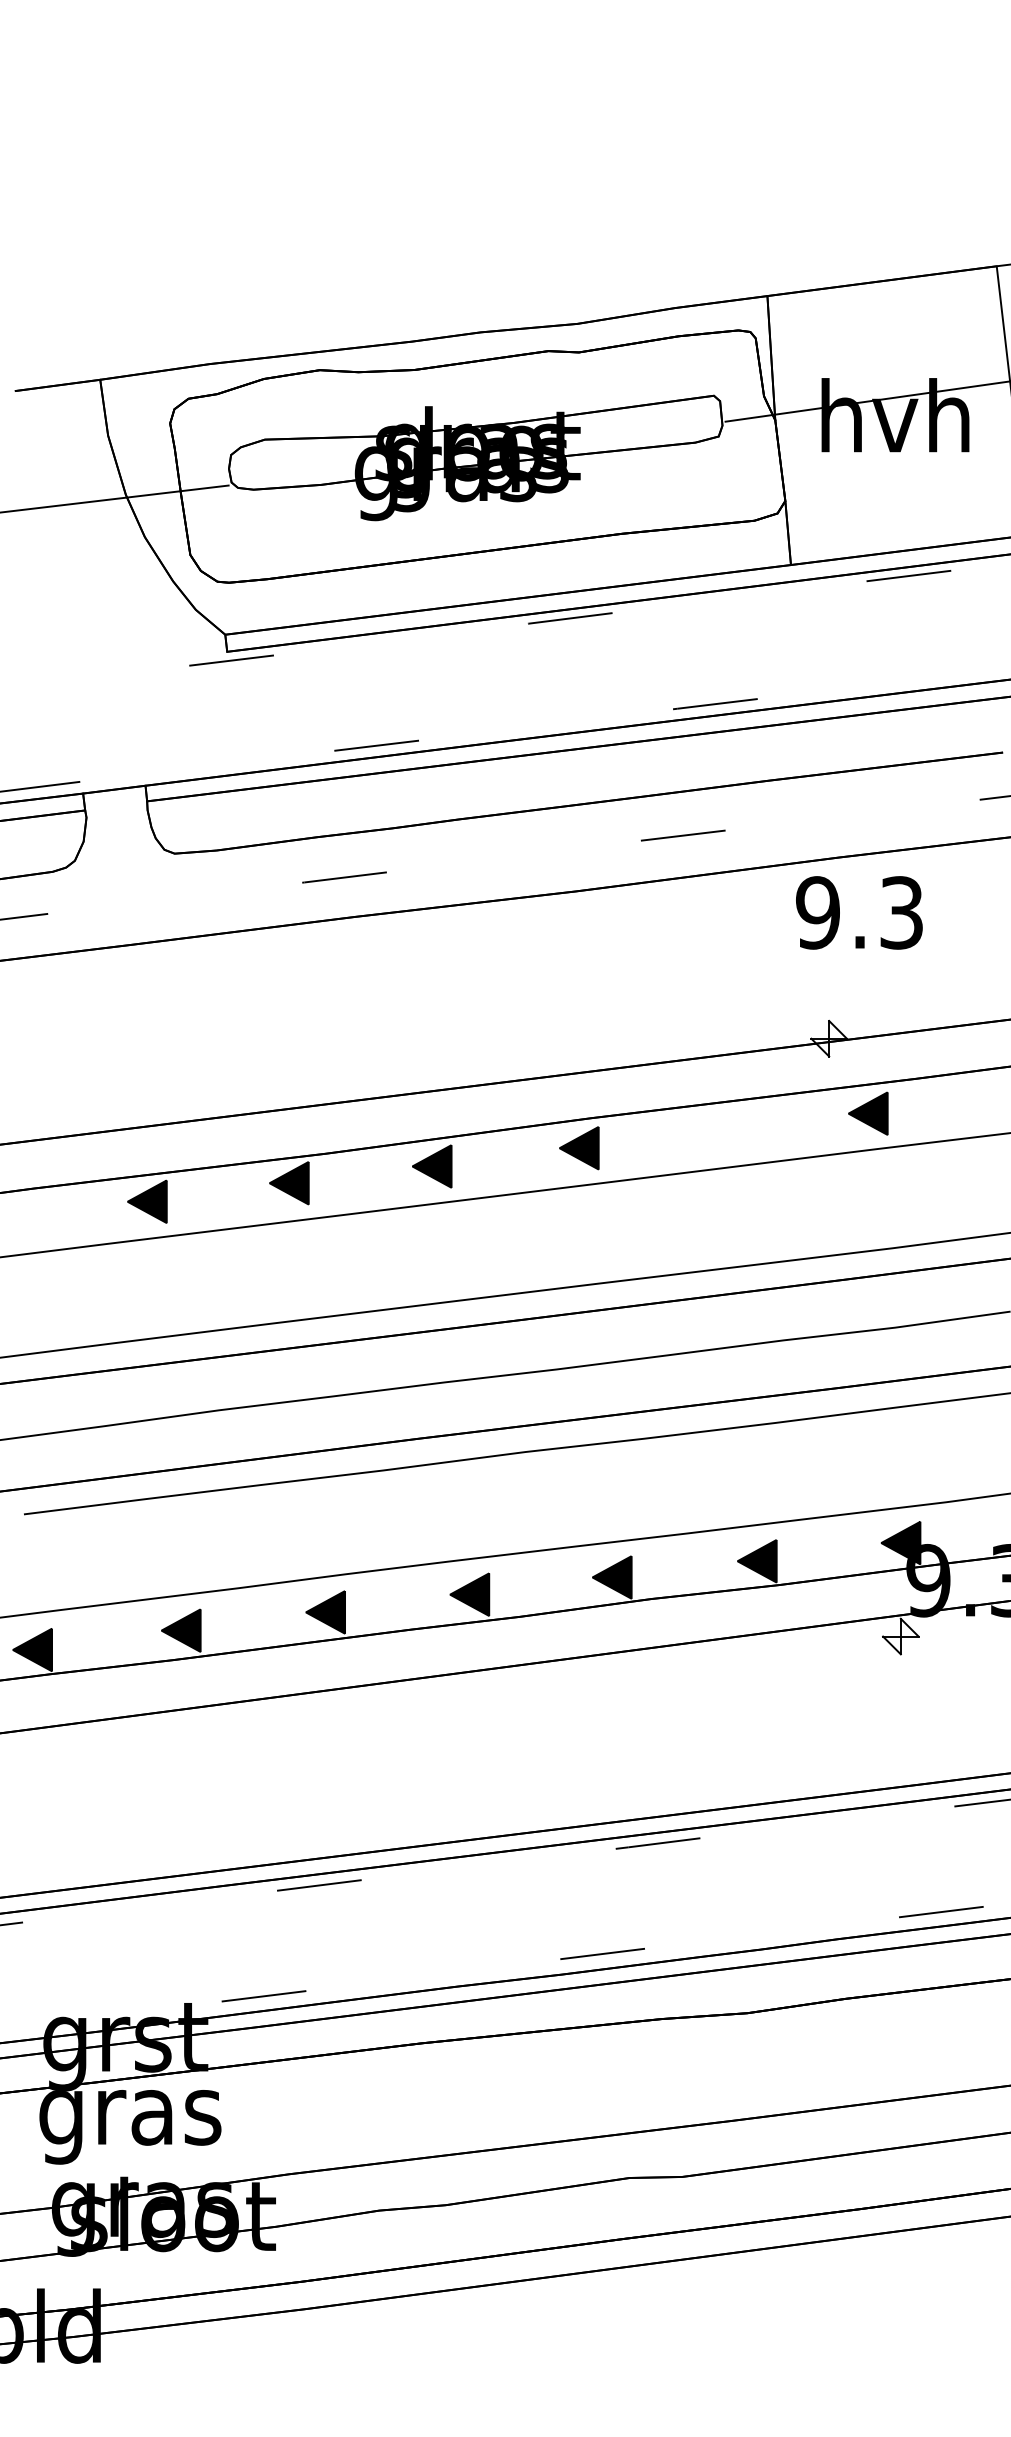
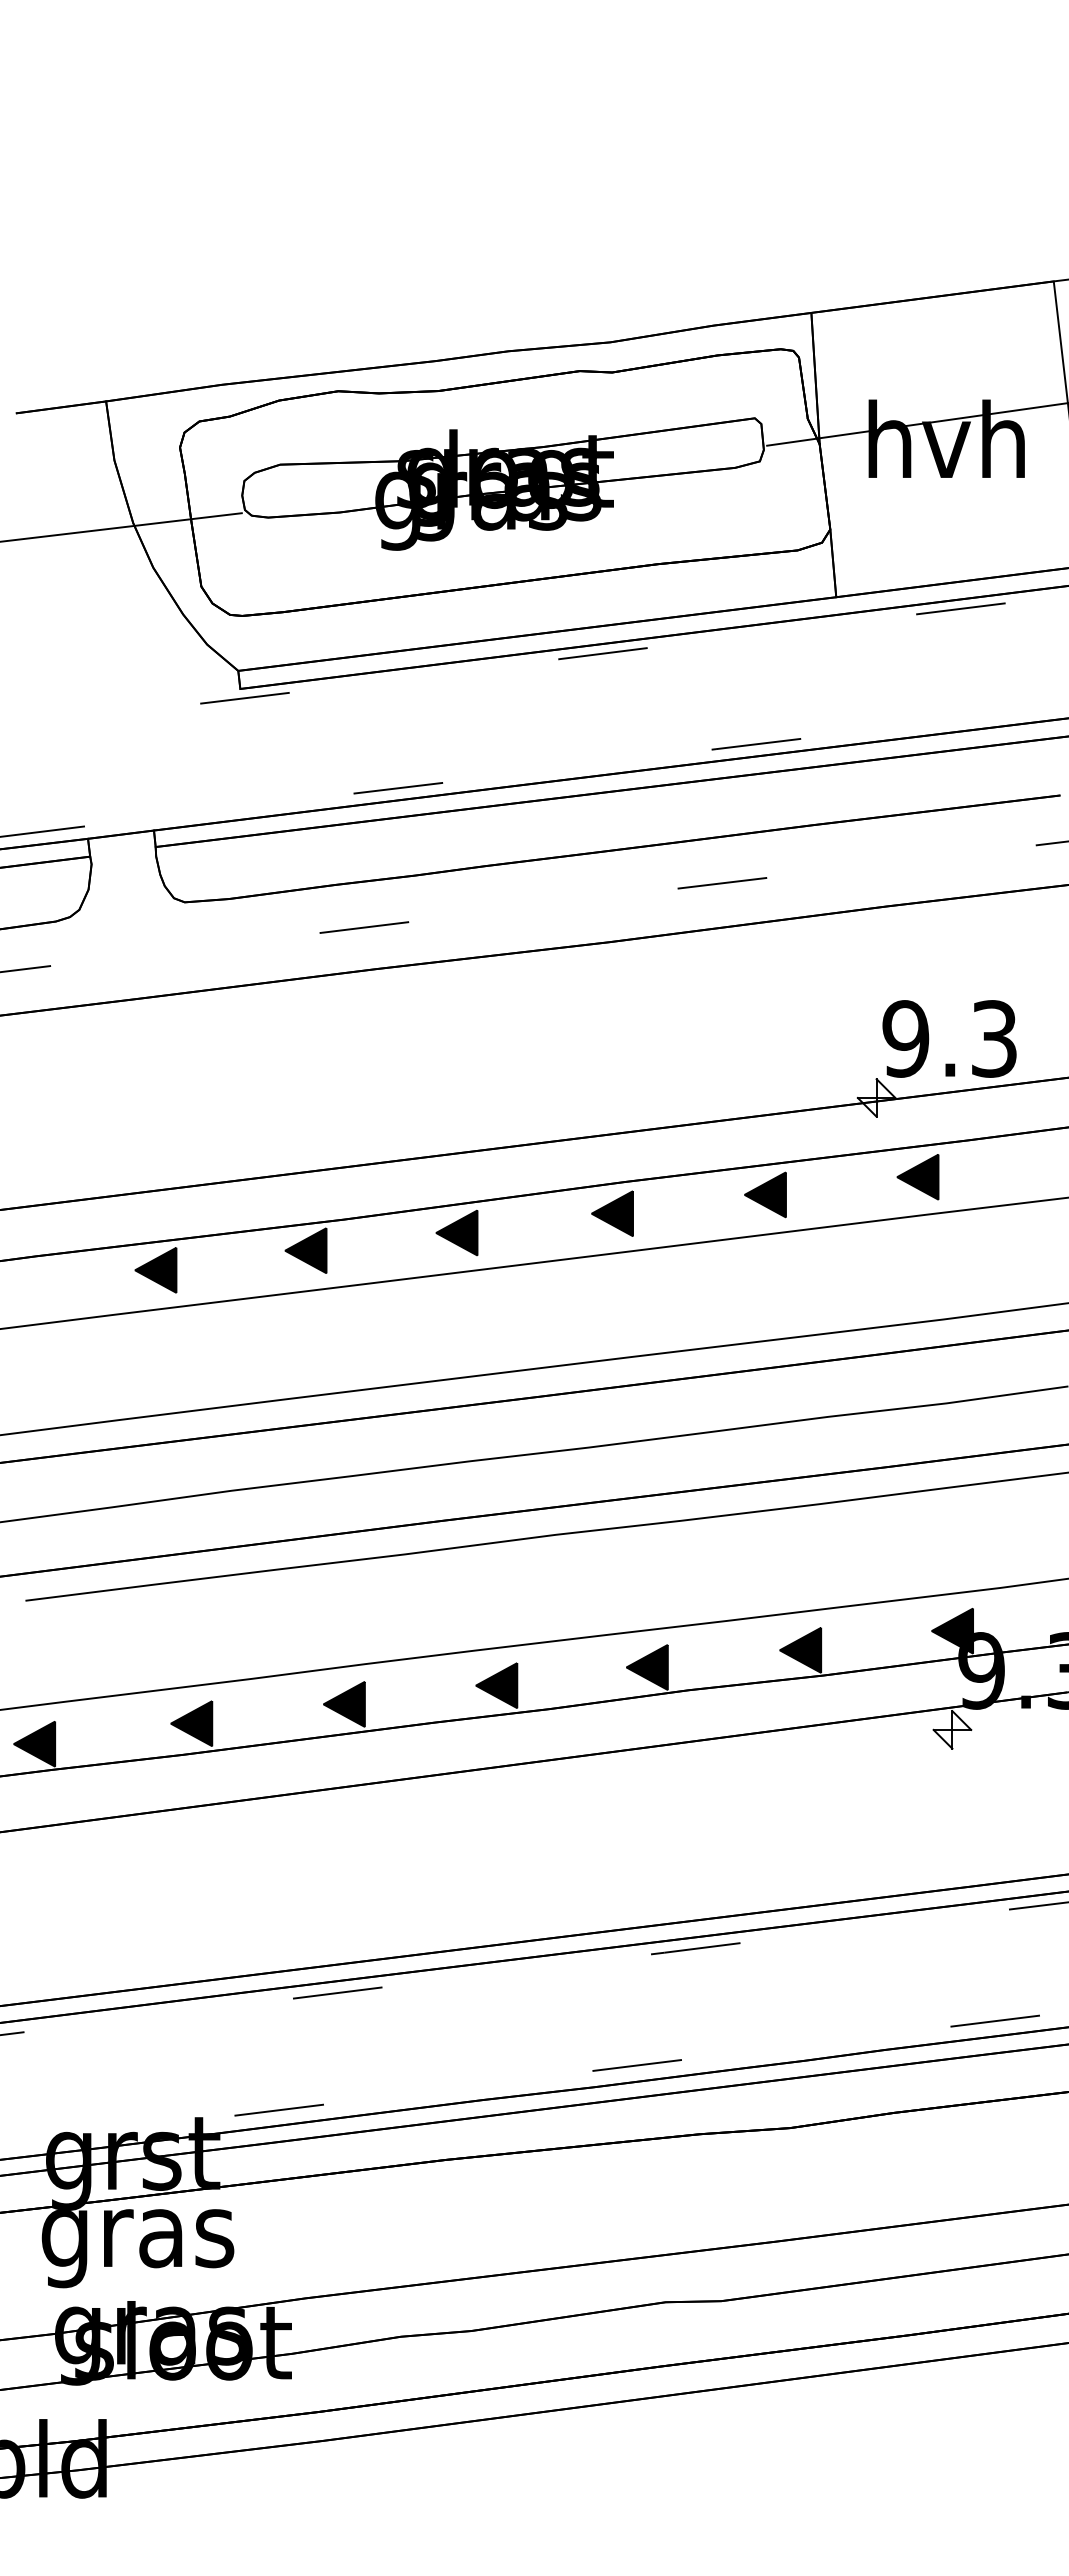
text: (859, 912) -> (949, 1038), moved
part: (724, 1130) -> (765, 1194), added

